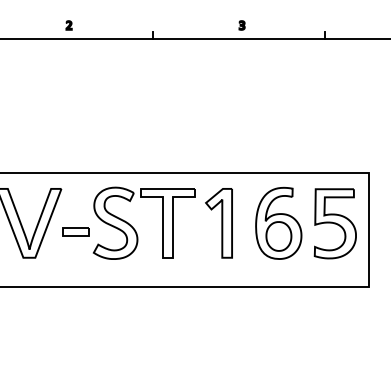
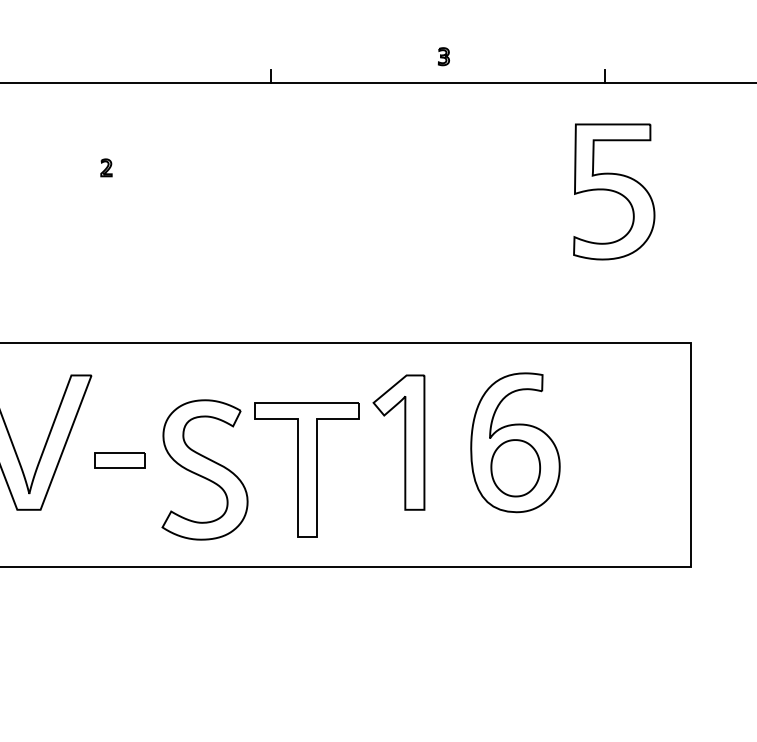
part: (68, 25) -> (105, 167), moved
part: (334, 223) -> (612, 191), moved
part: (135, 229) -> (243, 481), moved

